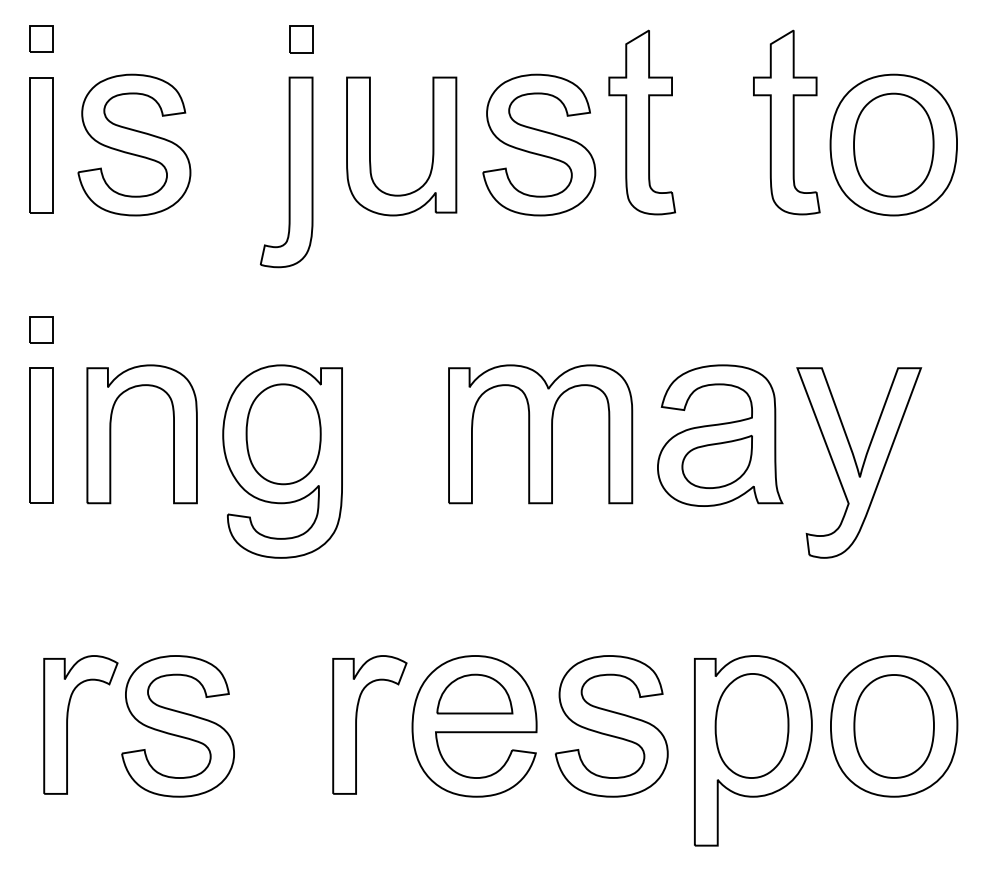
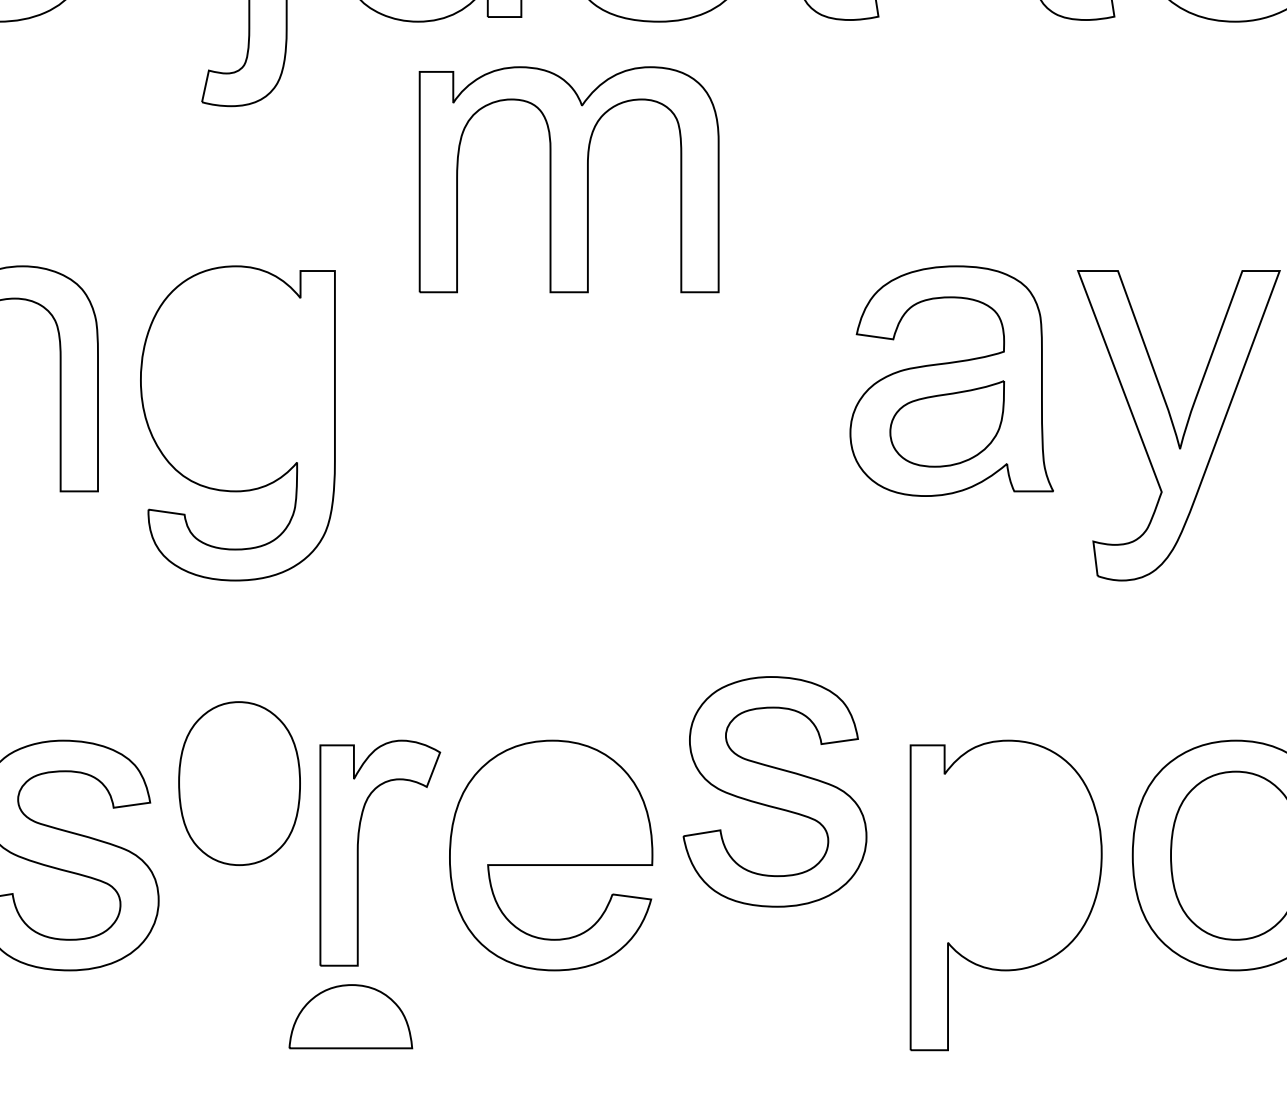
part: (283, 434) -> (239, 783), moved
part: (540, 434) -> (568, 180), moved
part: (474, 693) -> (350, 1015), moved
part: (751, 725) -> (1003, 854), removed
part: (611, 726) -> (774, 792), moved

